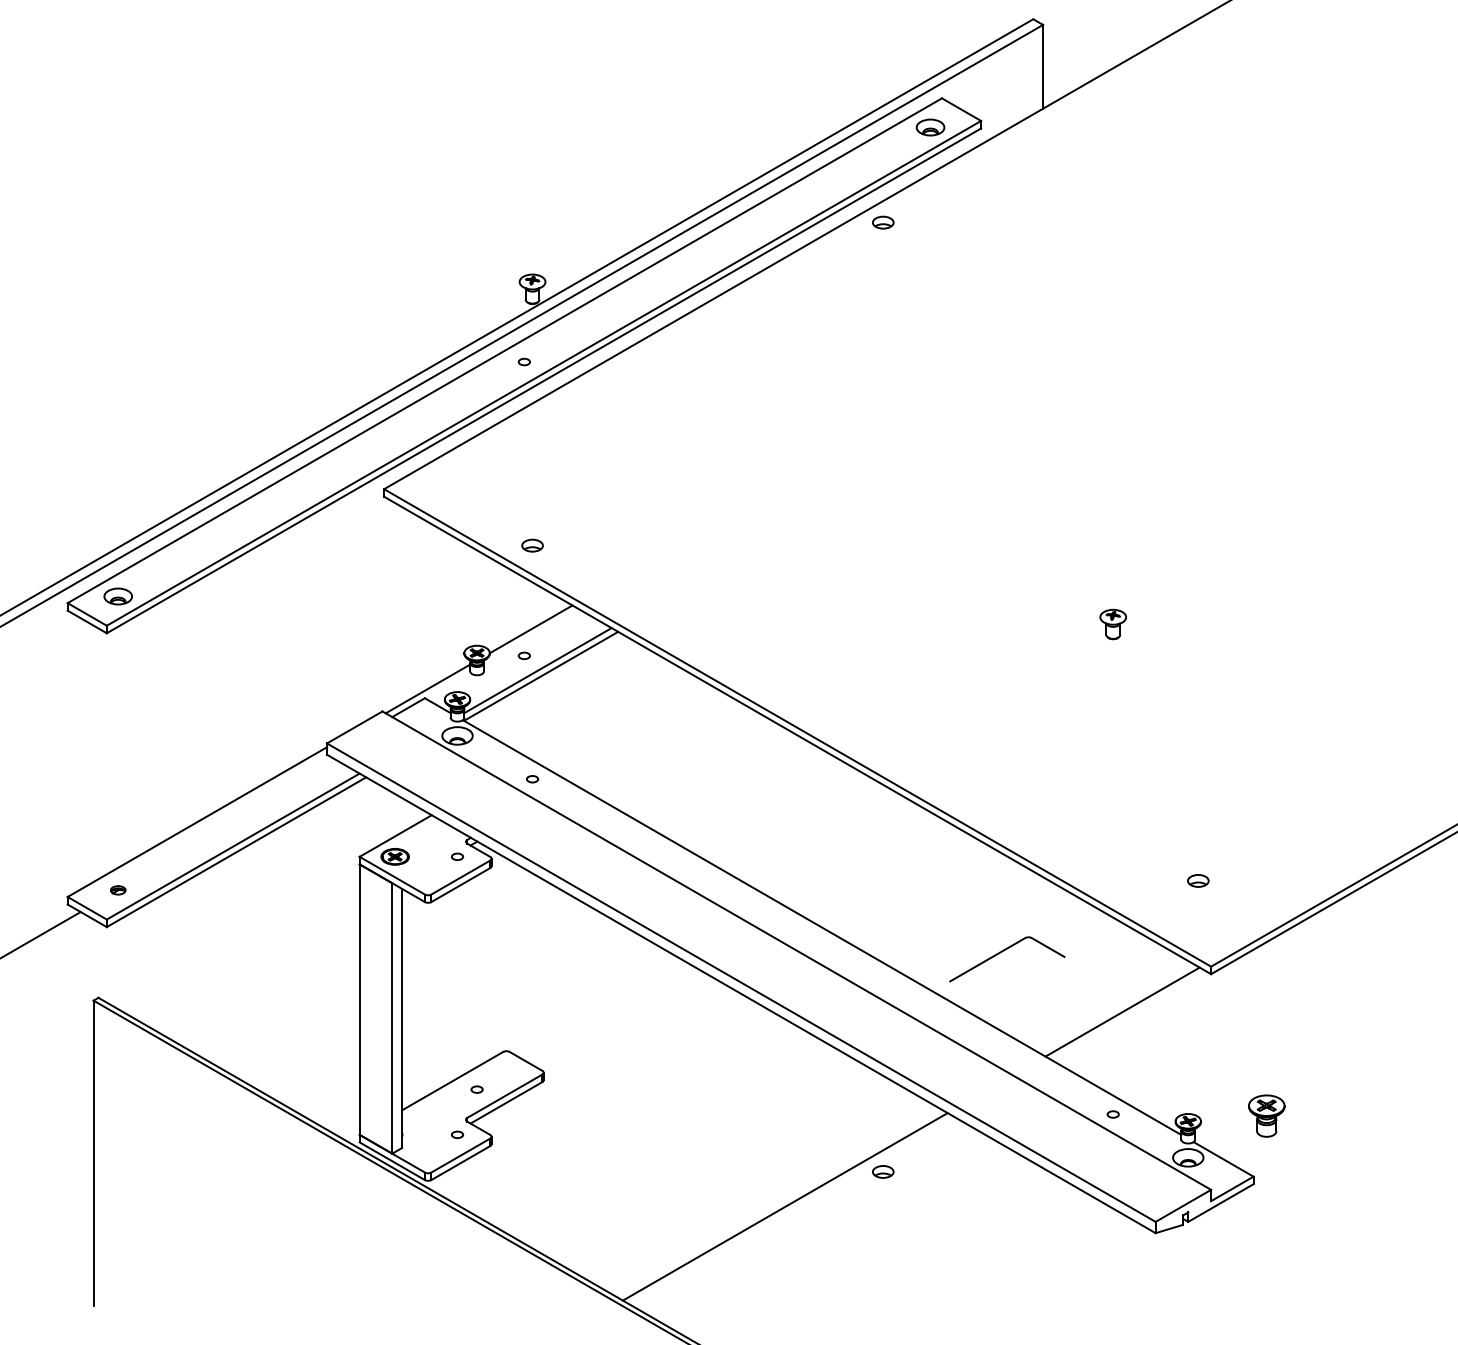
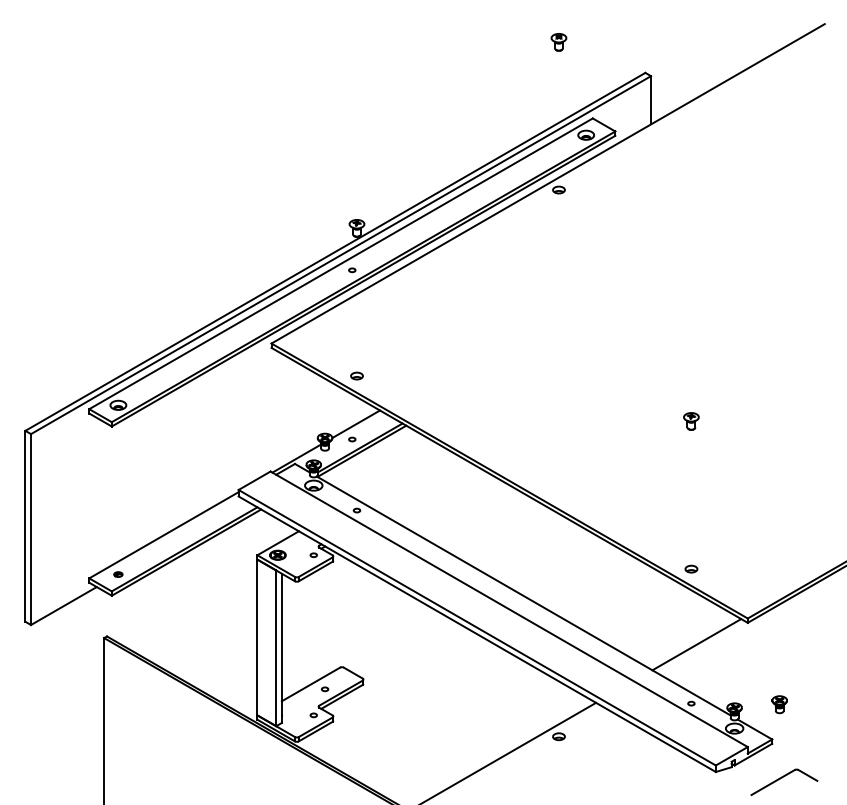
part: (1198, 879) -> (691, 568), moved
part: (1007, 957) -> (784, 781), moved
part: (1266, 1115) -> (779, 704), size x0.71

